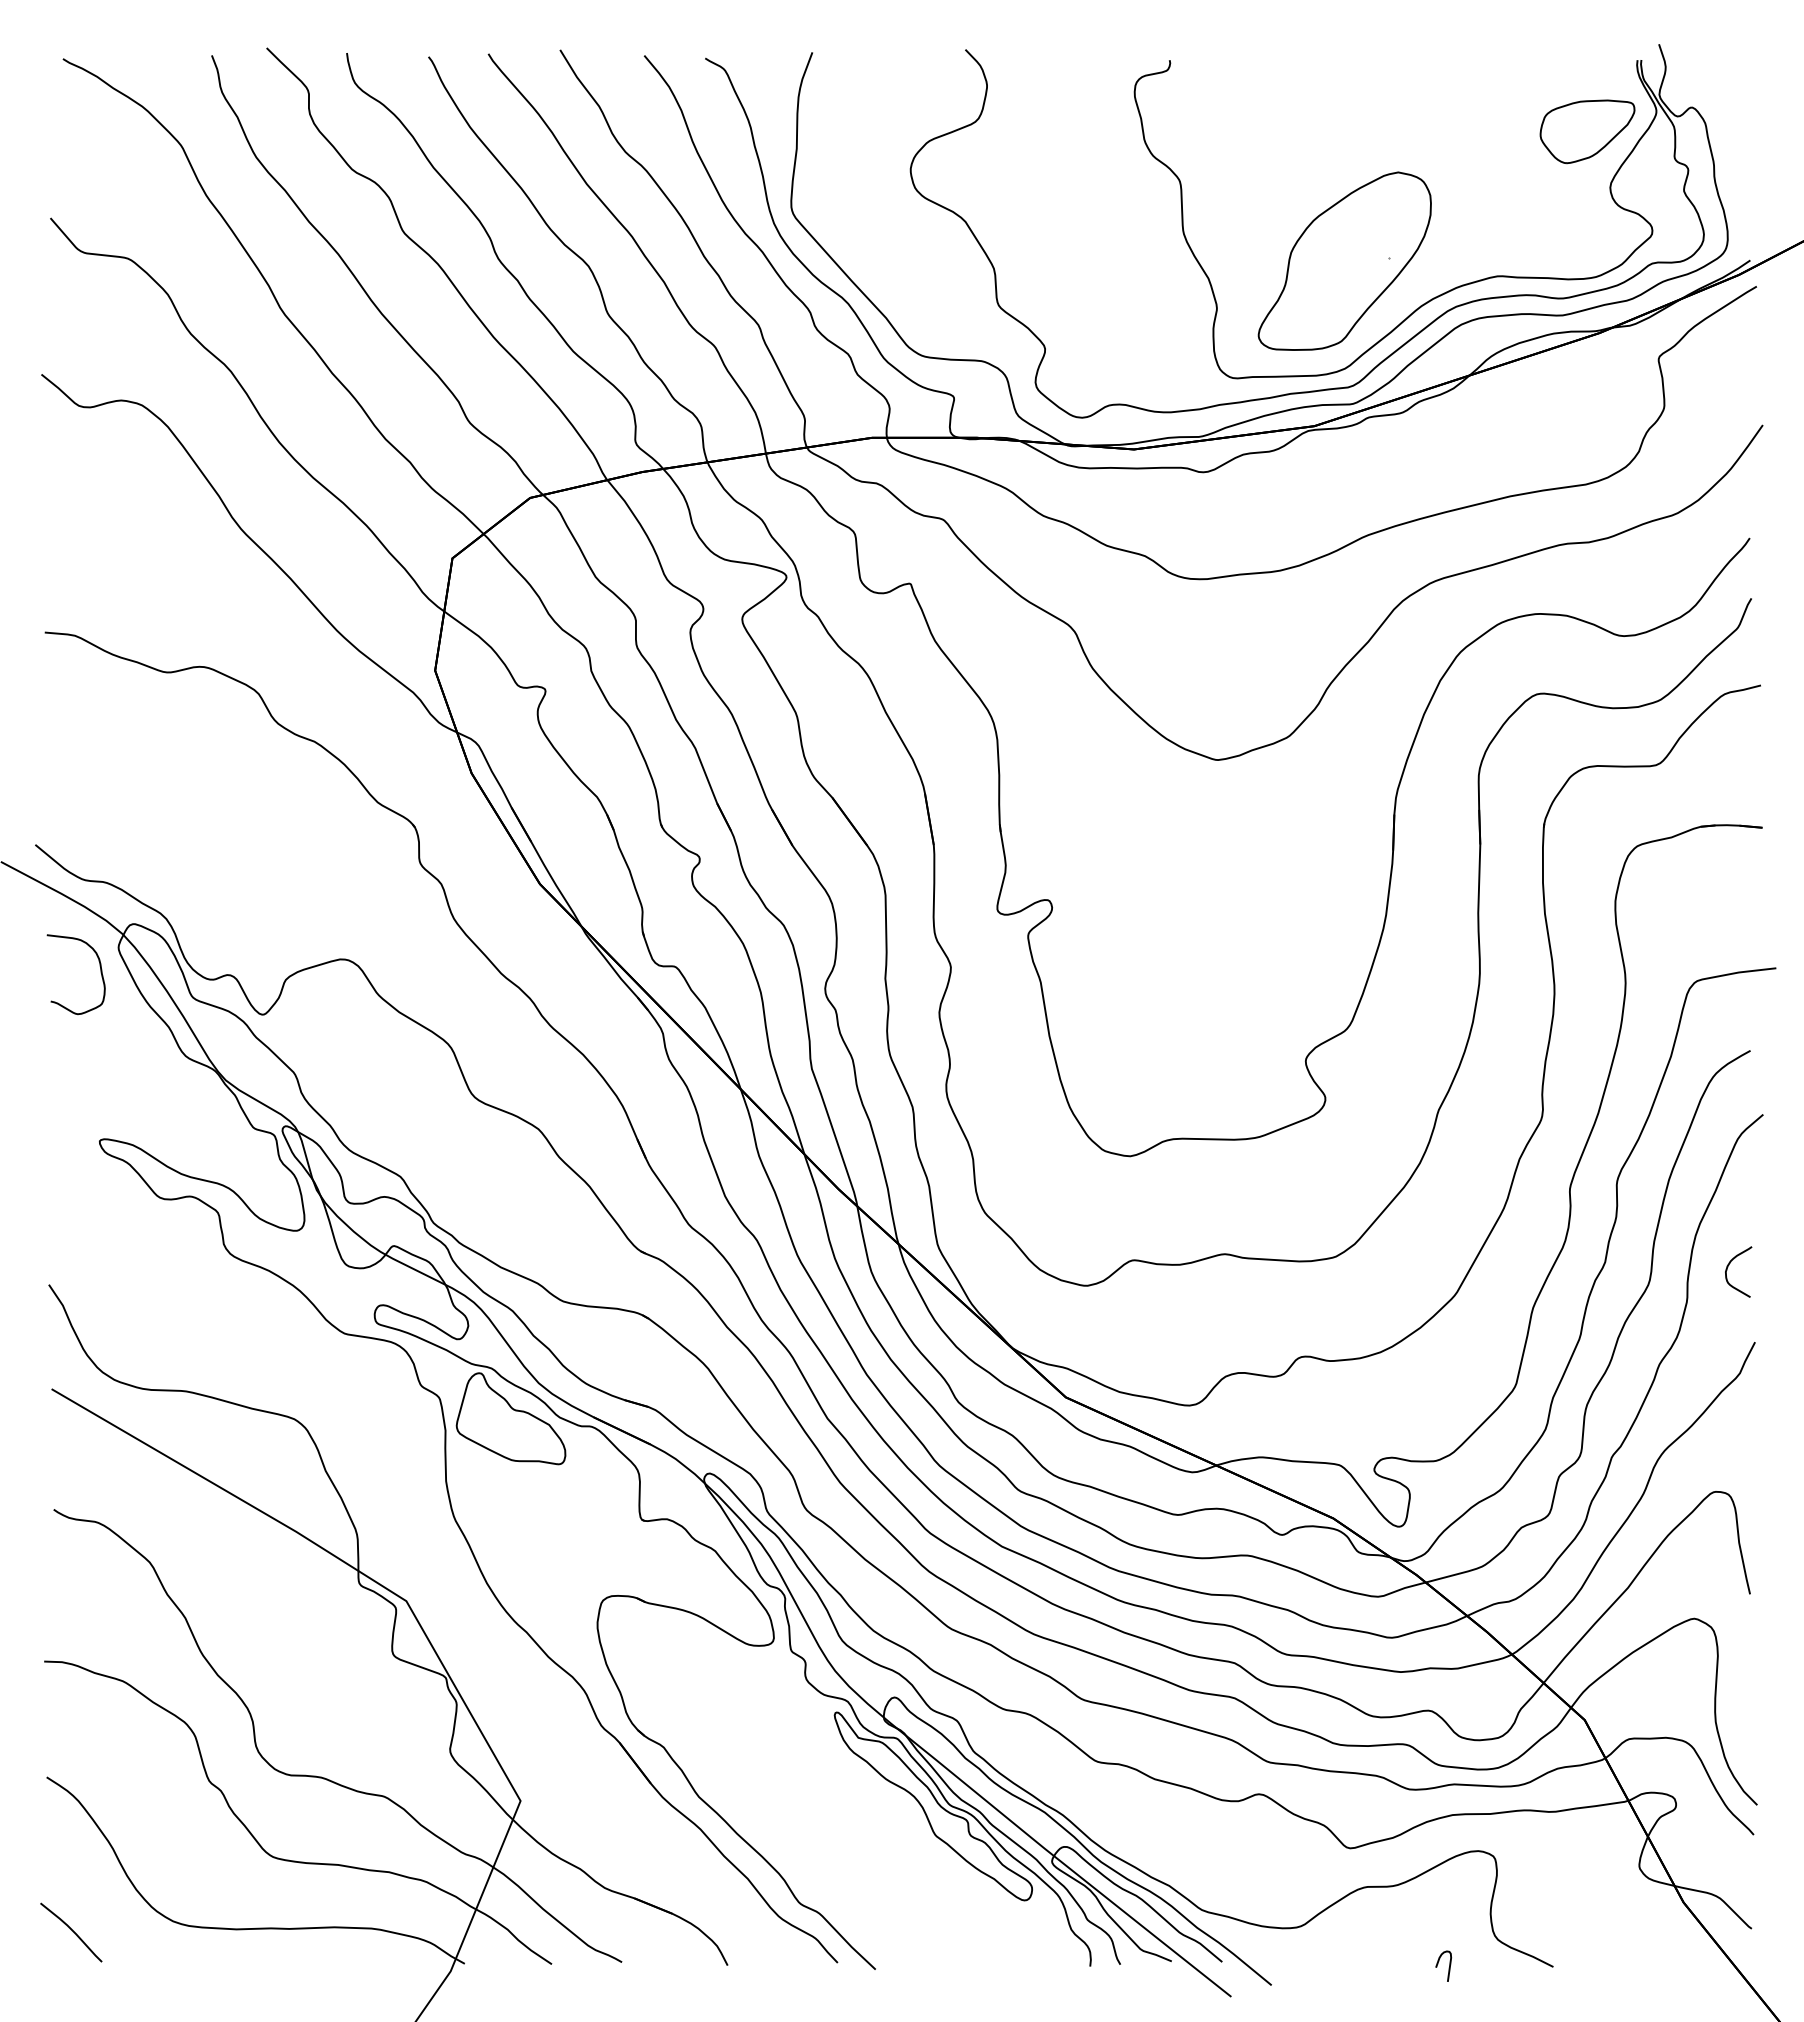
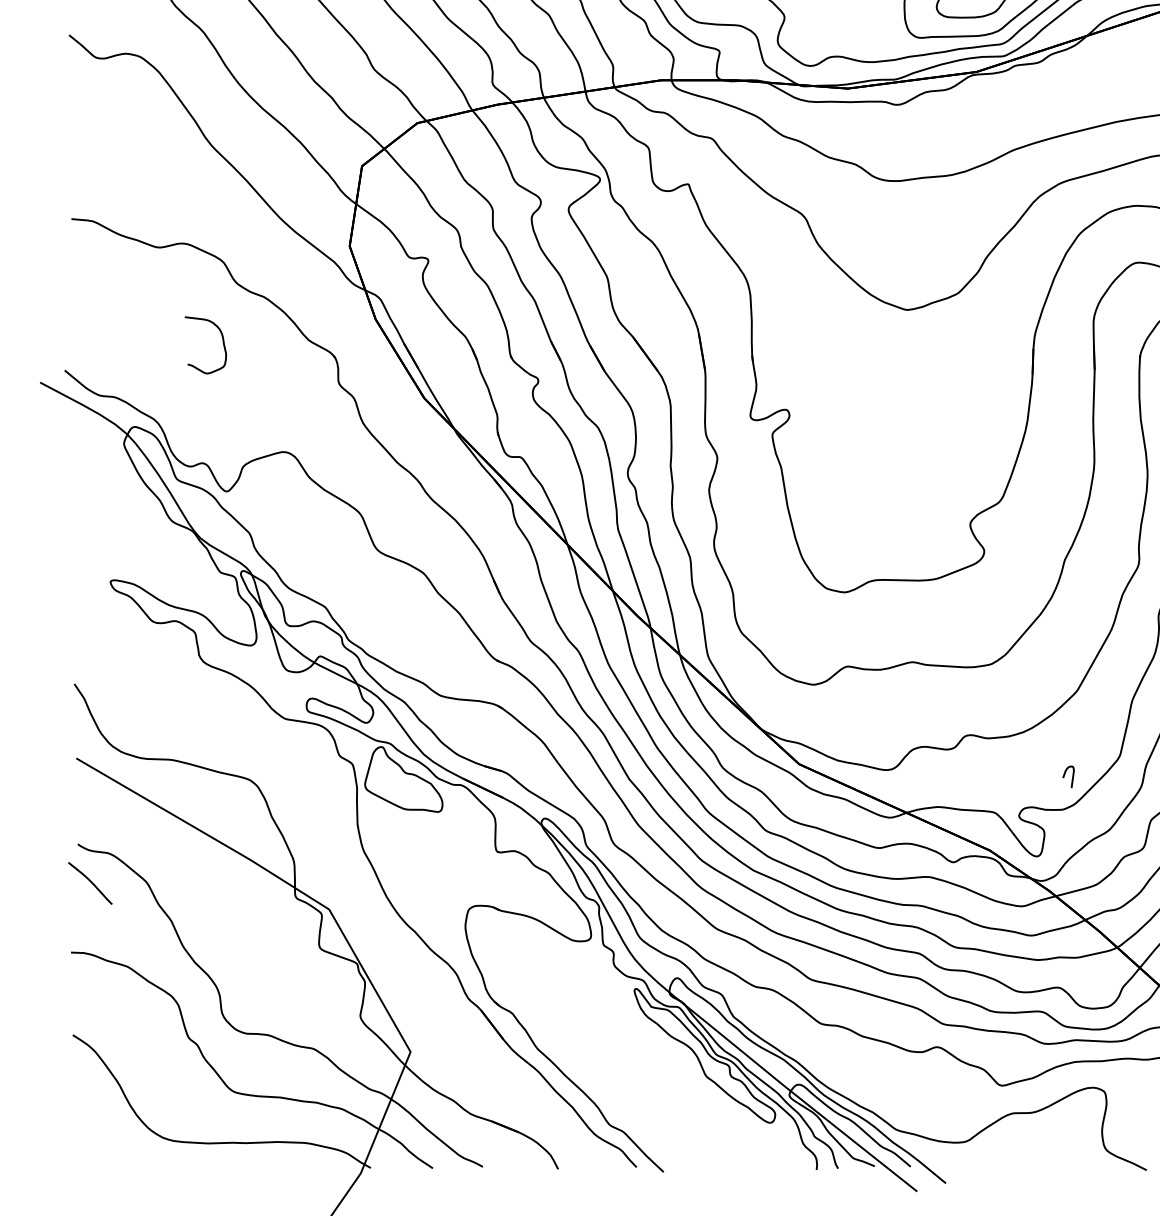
curve: (100, 973) -> (223, 344), moved
curve: (72, 1931) -> (91, 882), moved
curve: (1438, 1964) -> (1064, 775), moved

